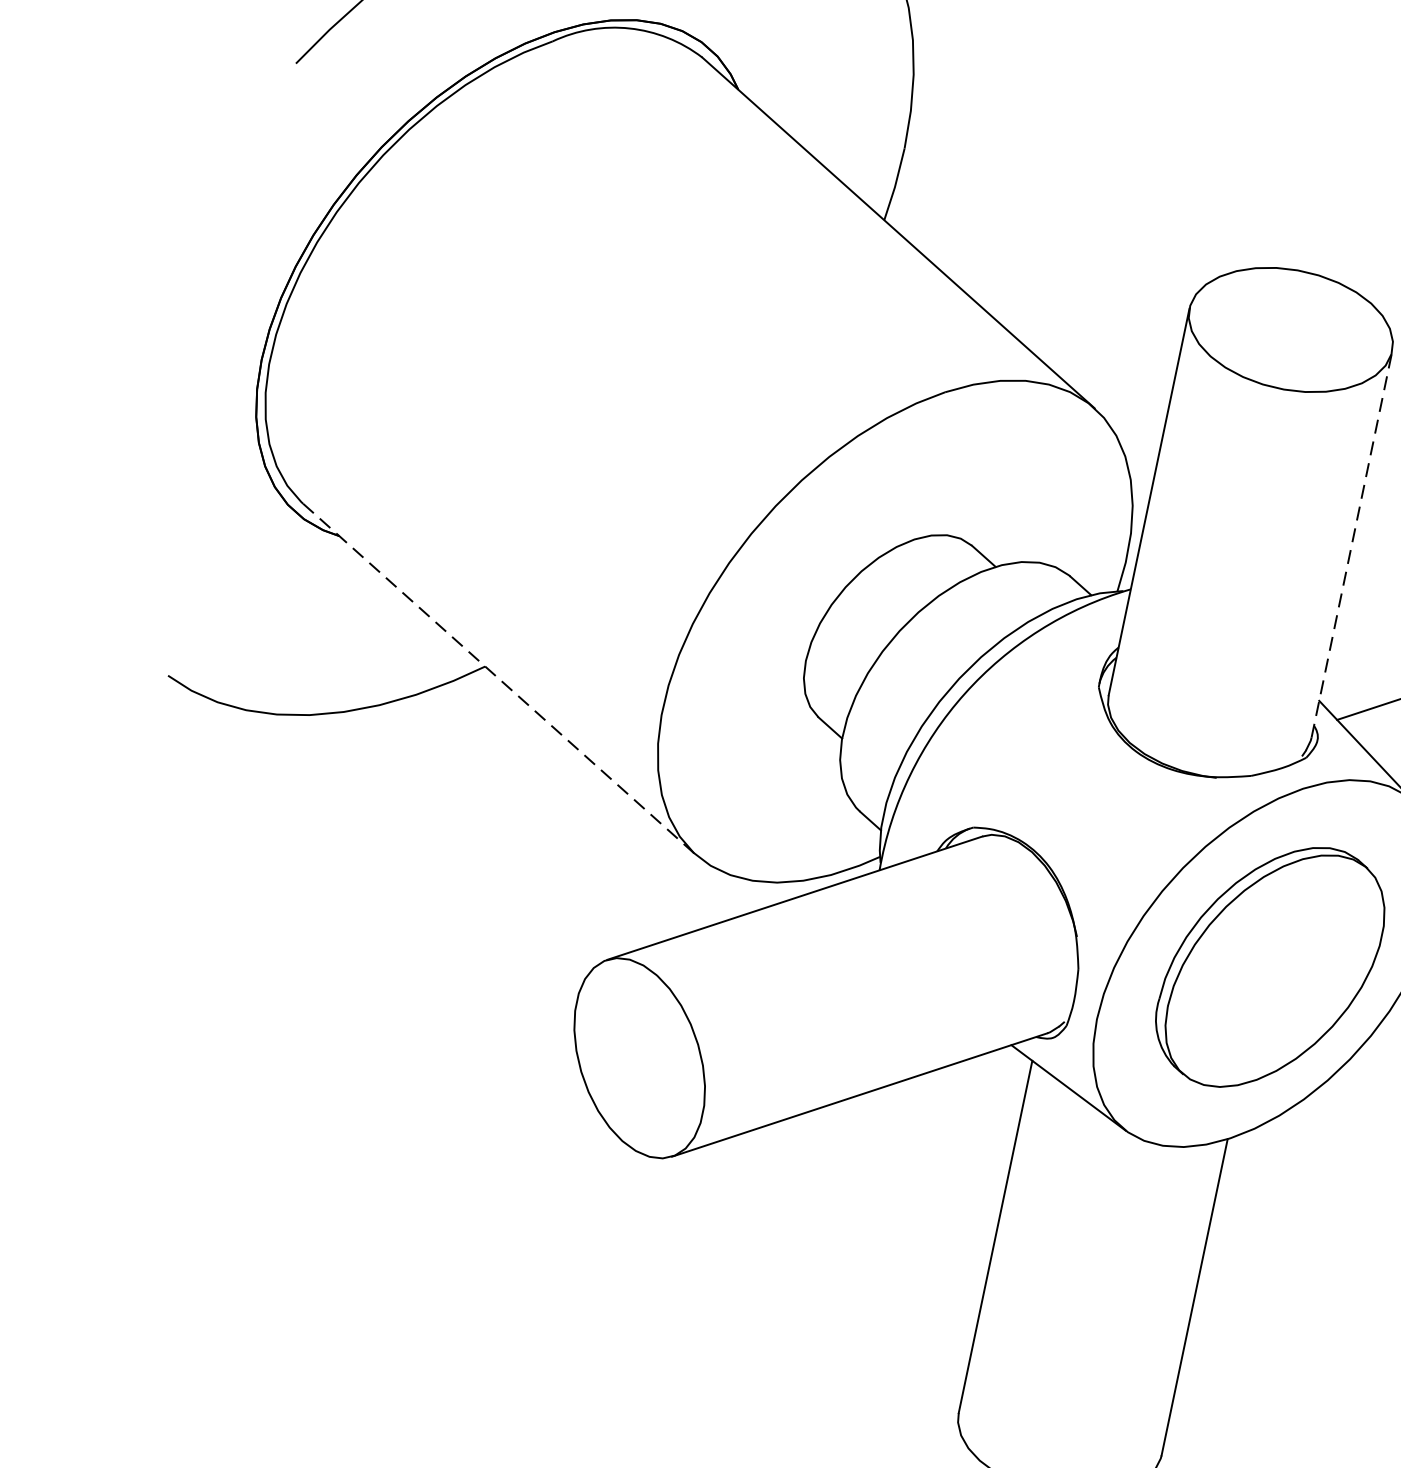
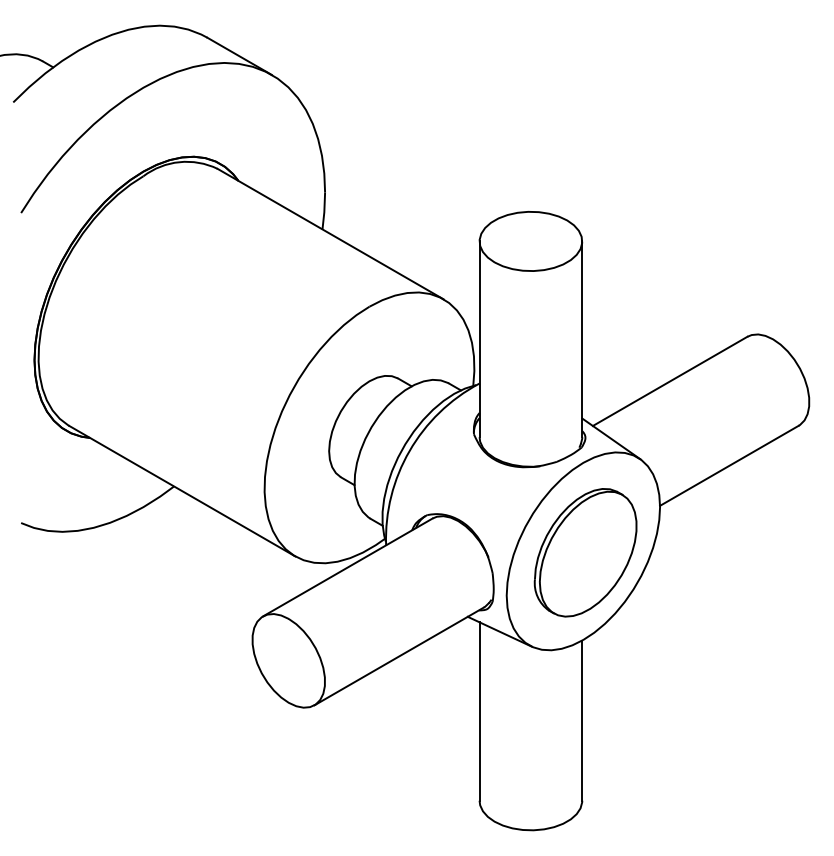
line: (1352, 544) -> (582, 339), dashed -> solid
line: (499, 679) -> (182, 491), dashed -> solid

